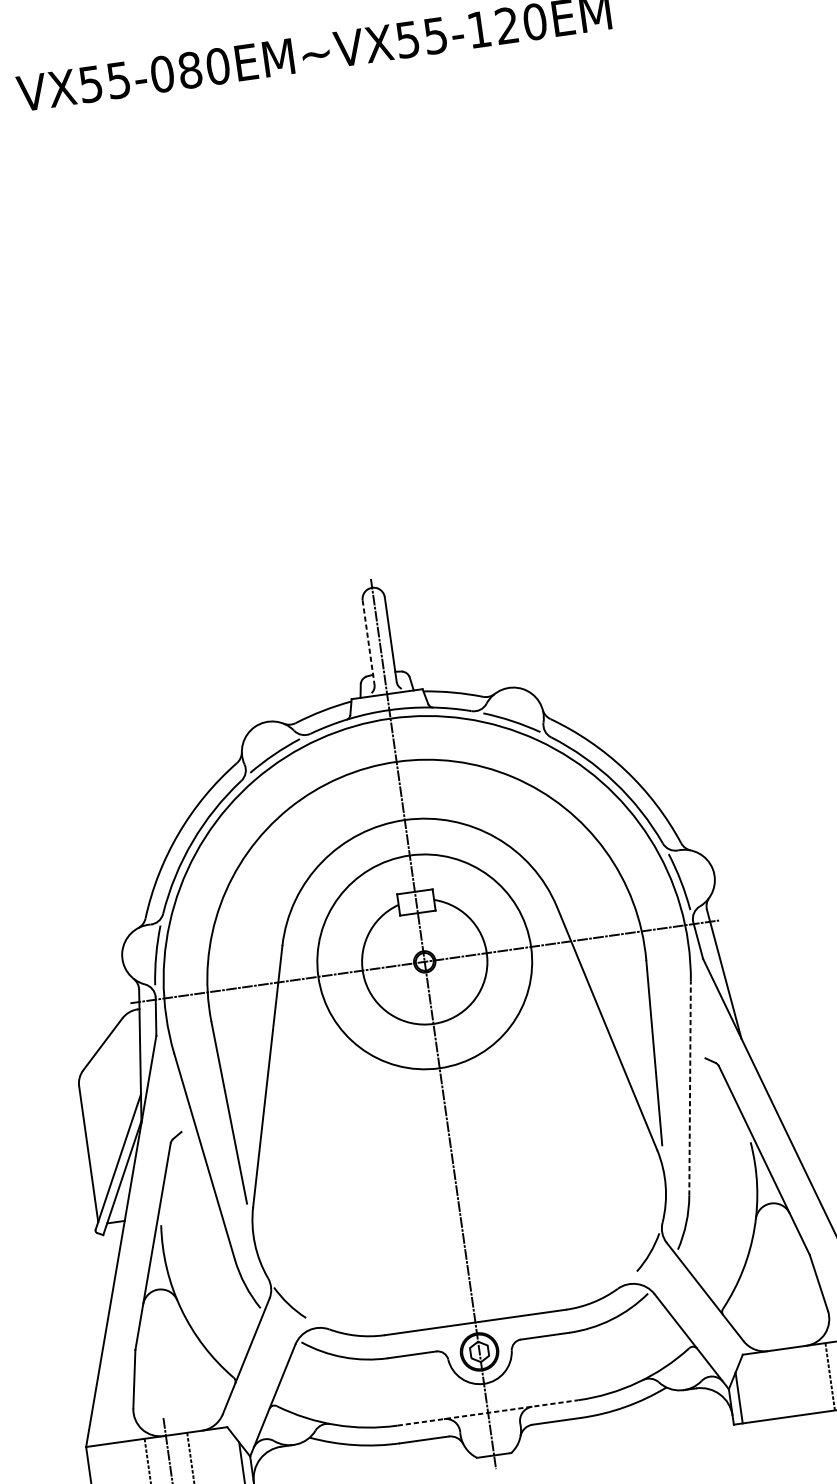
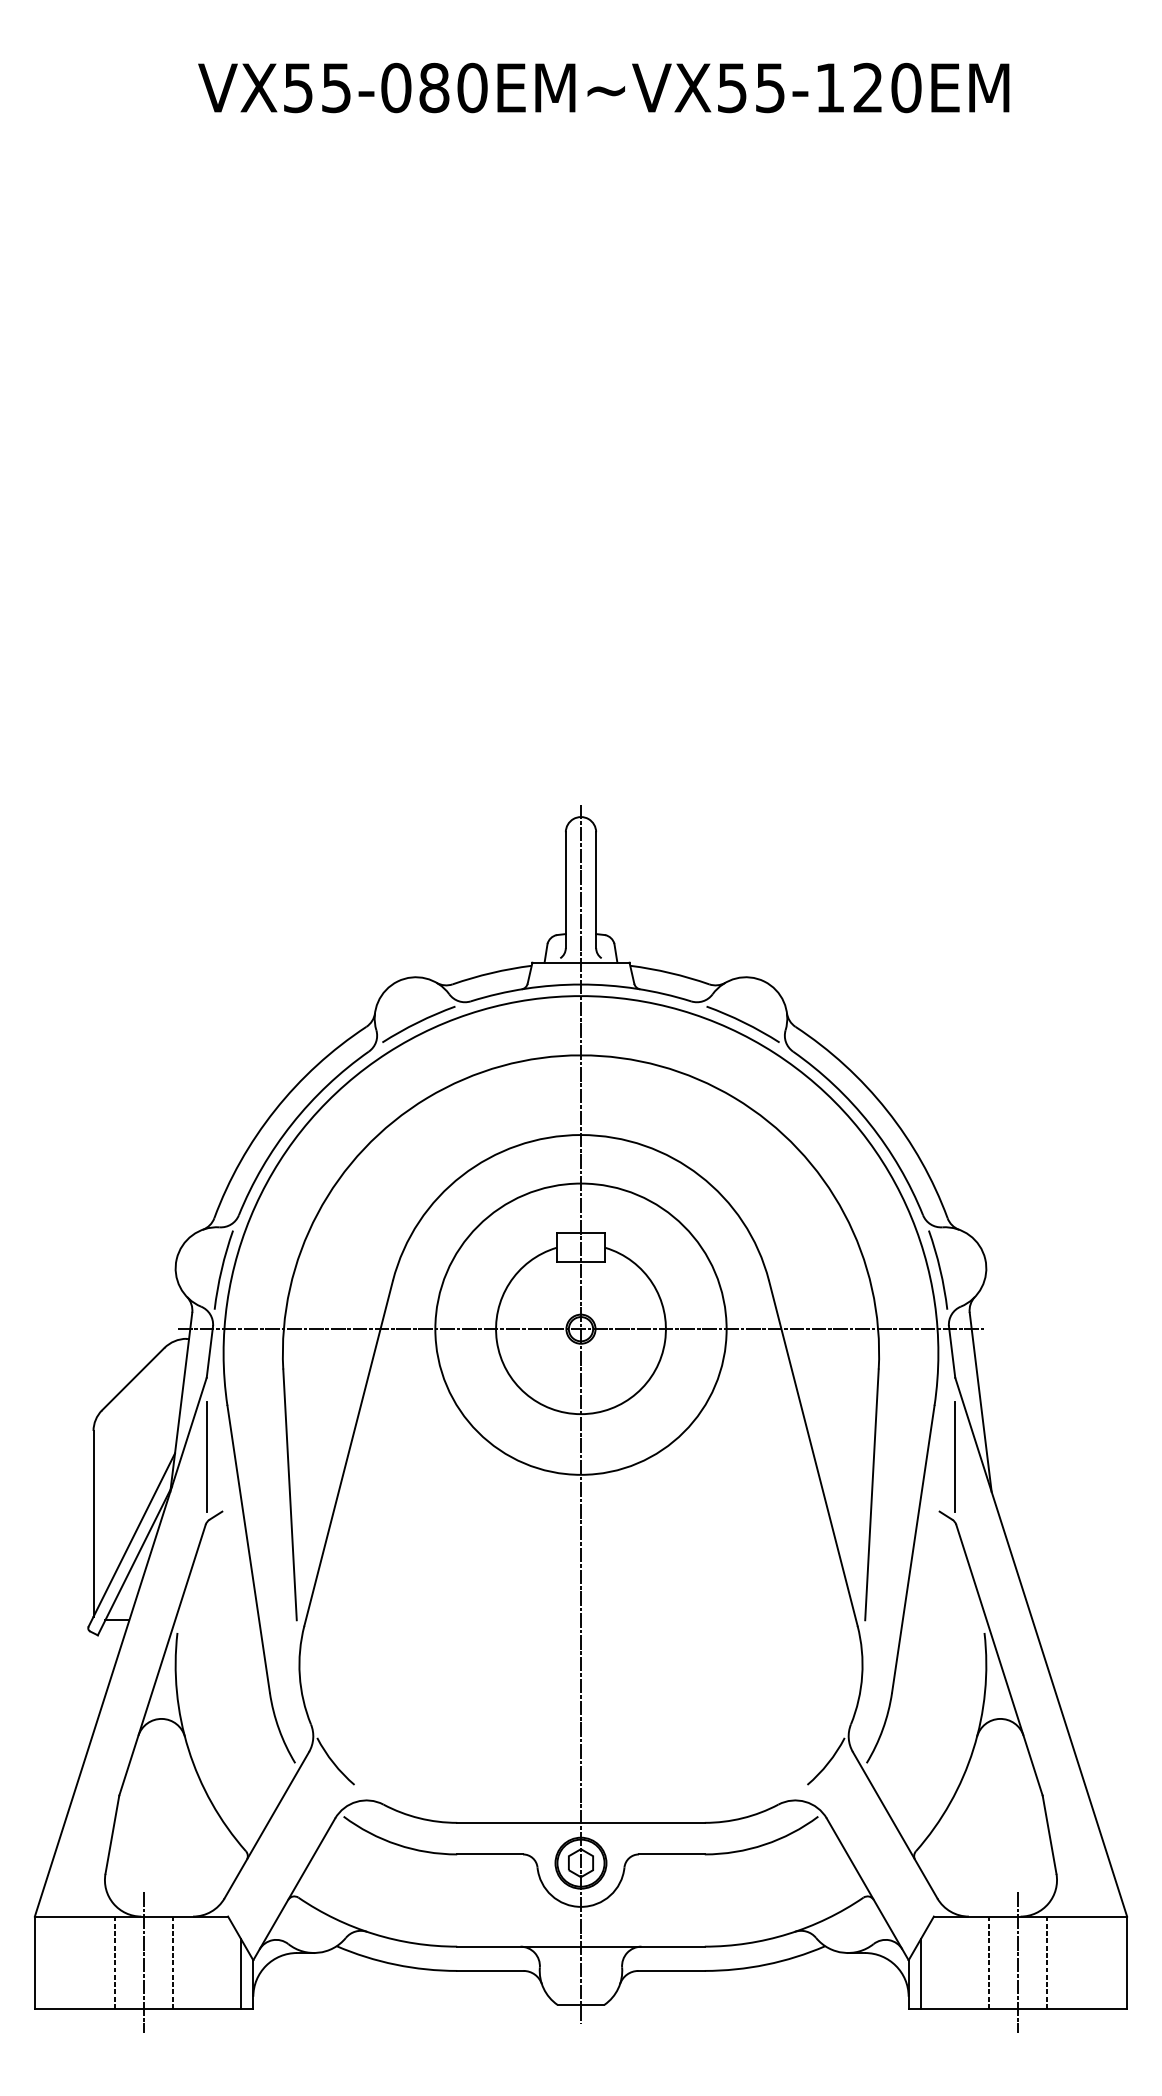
line: (368, 643) -> (565, 890), dashed -> solid
line: (711, 1016) -> (955, 1456), added
line: (690, 1087) -> (913, 1548), dashed -> solid
line: (164, 1093) -> (206, 1456), added
line: (808, 1379) -> (1017, 1962), added
line: (787, 1382) -> (988, 1962), added
line: (488, 1412) -> (581, 1946), dashed -> solid

